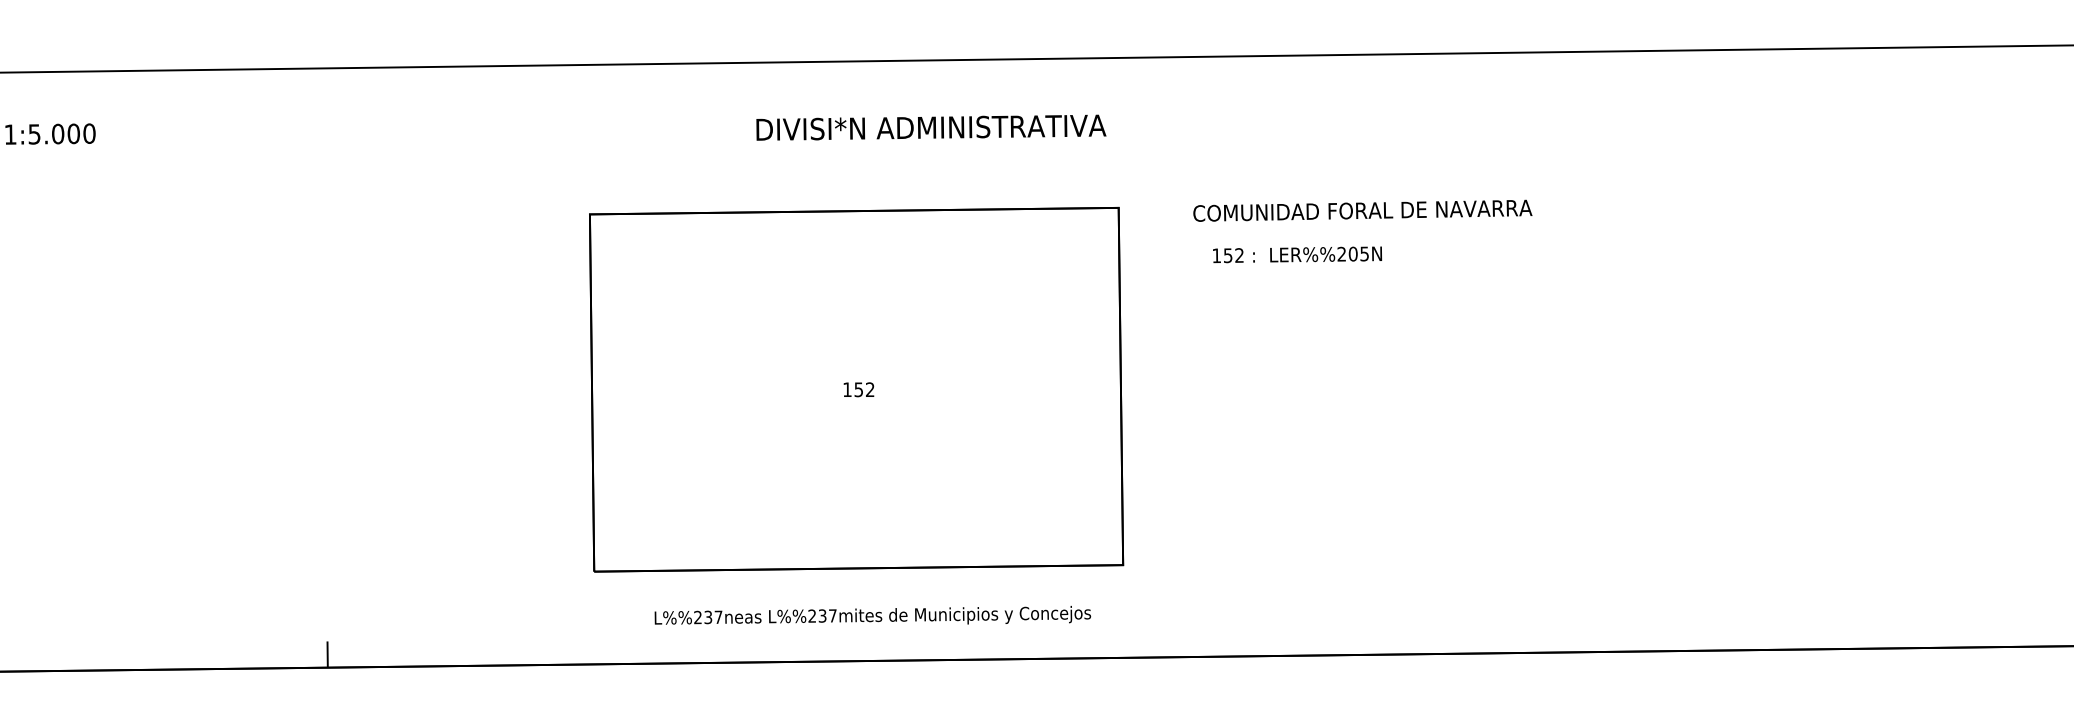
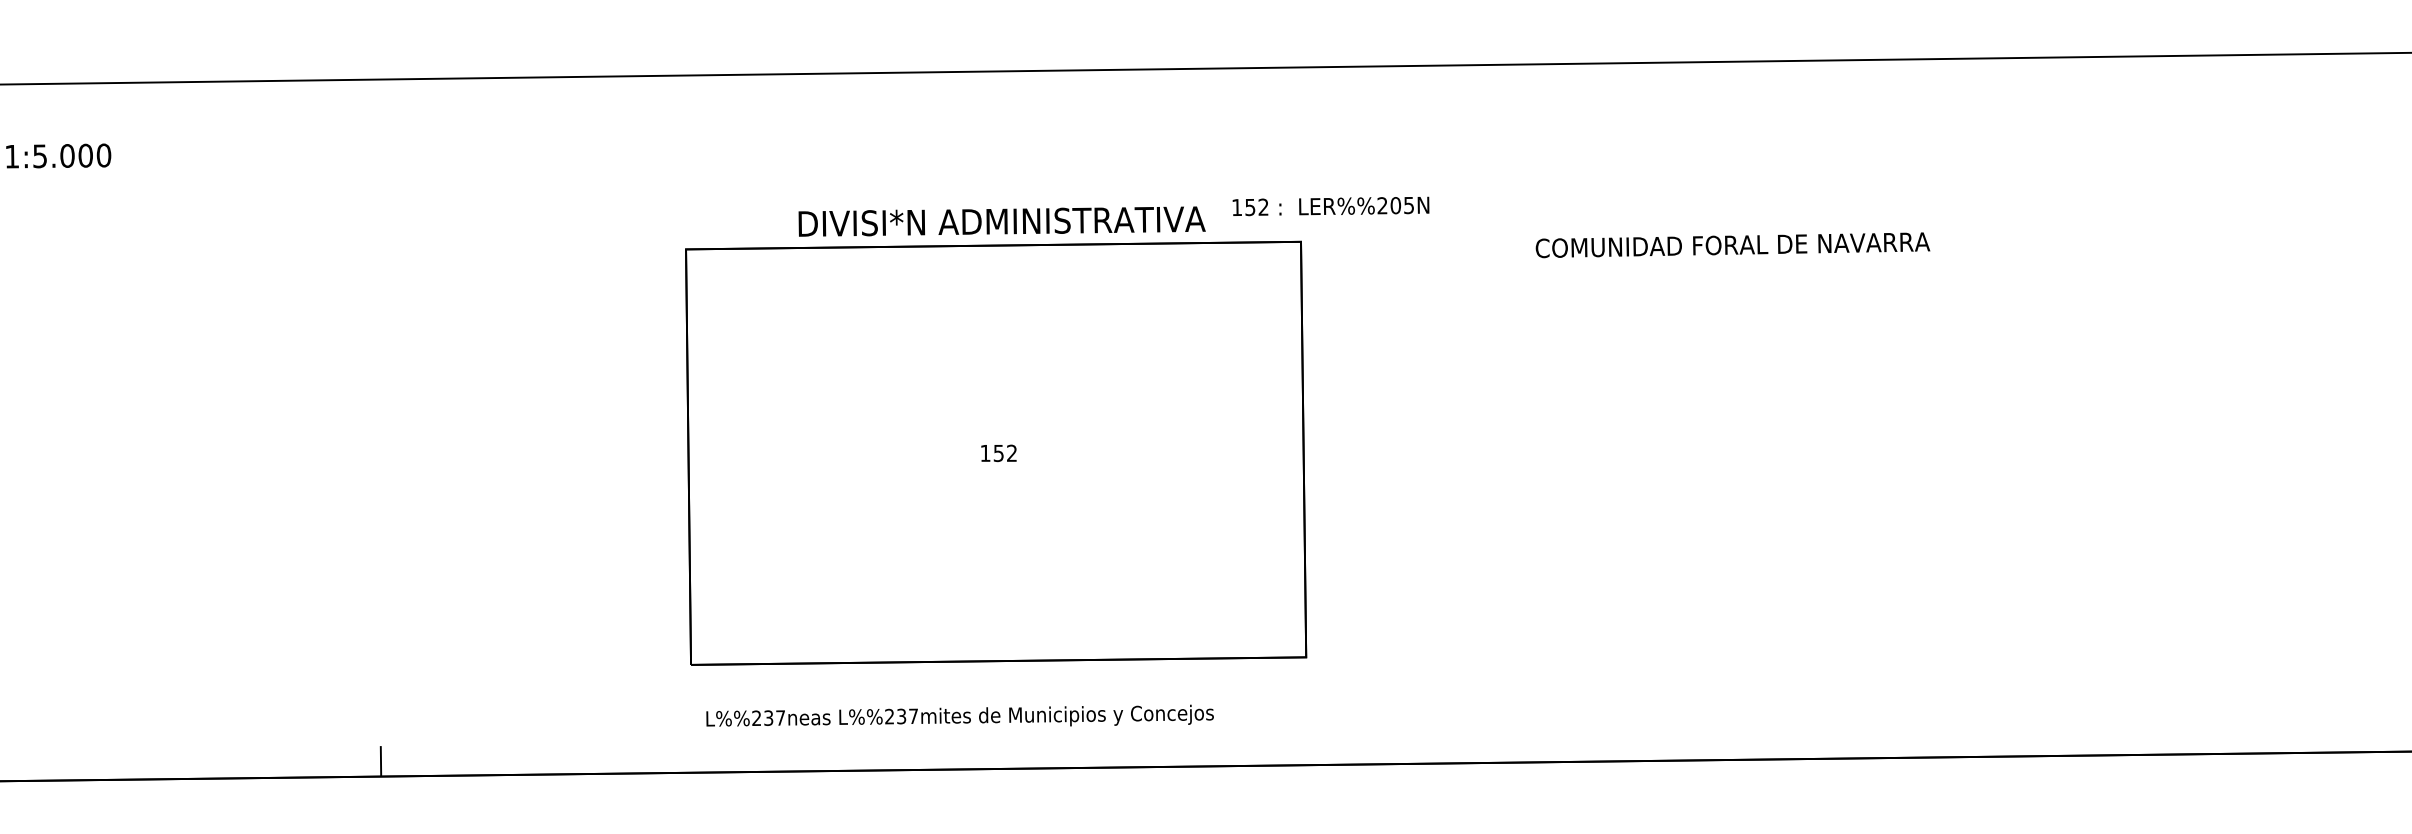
text: (930, 127) -> (1001, 221), moved
text: (1362, 211) -> (1732, 245), moved
text: (1297, 254) -> (1330, 206), moved
text: (872, 615) -> (959, 715), moved

